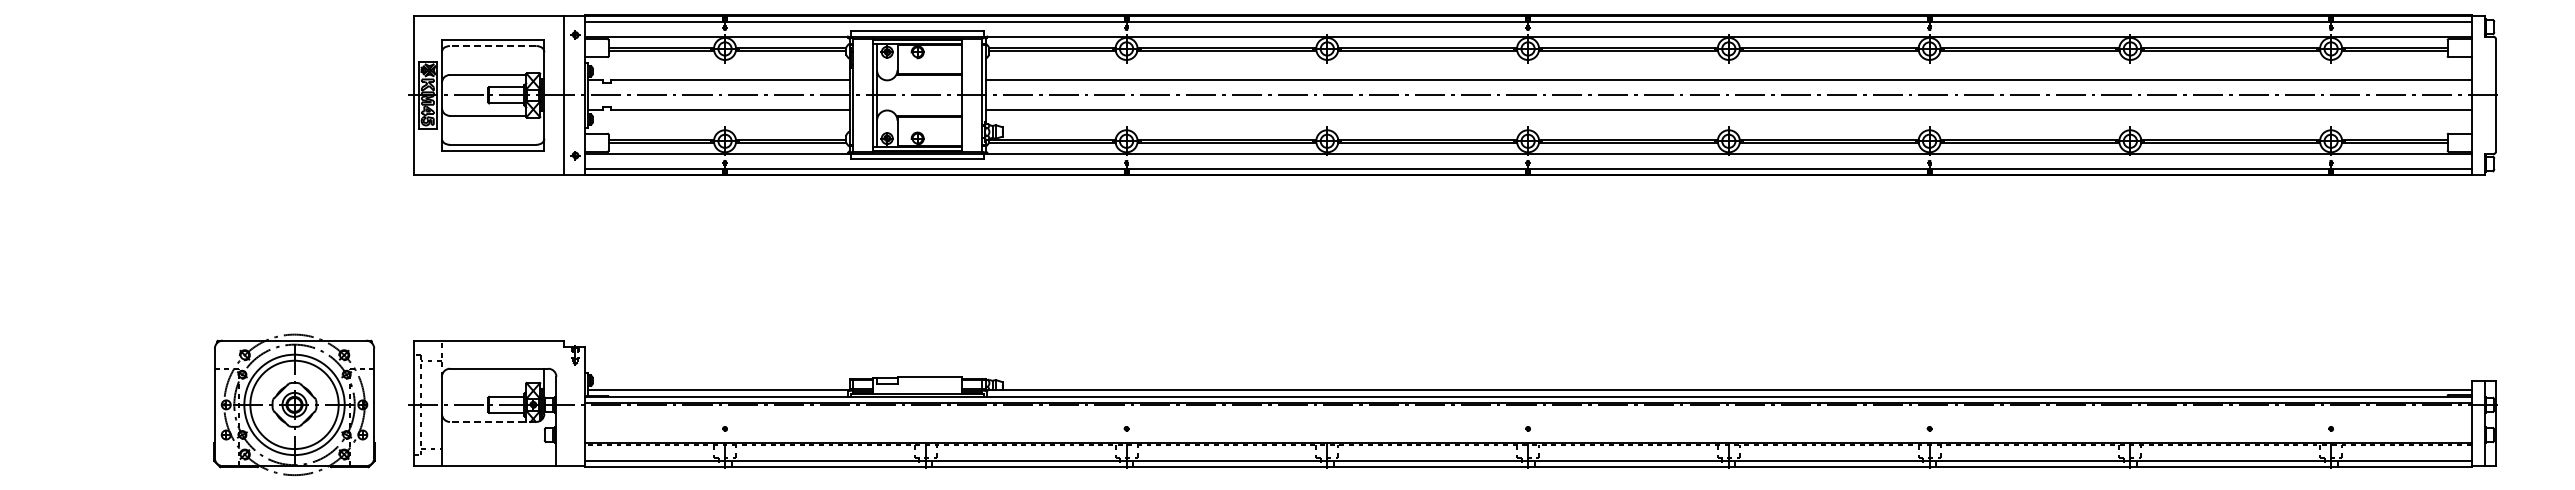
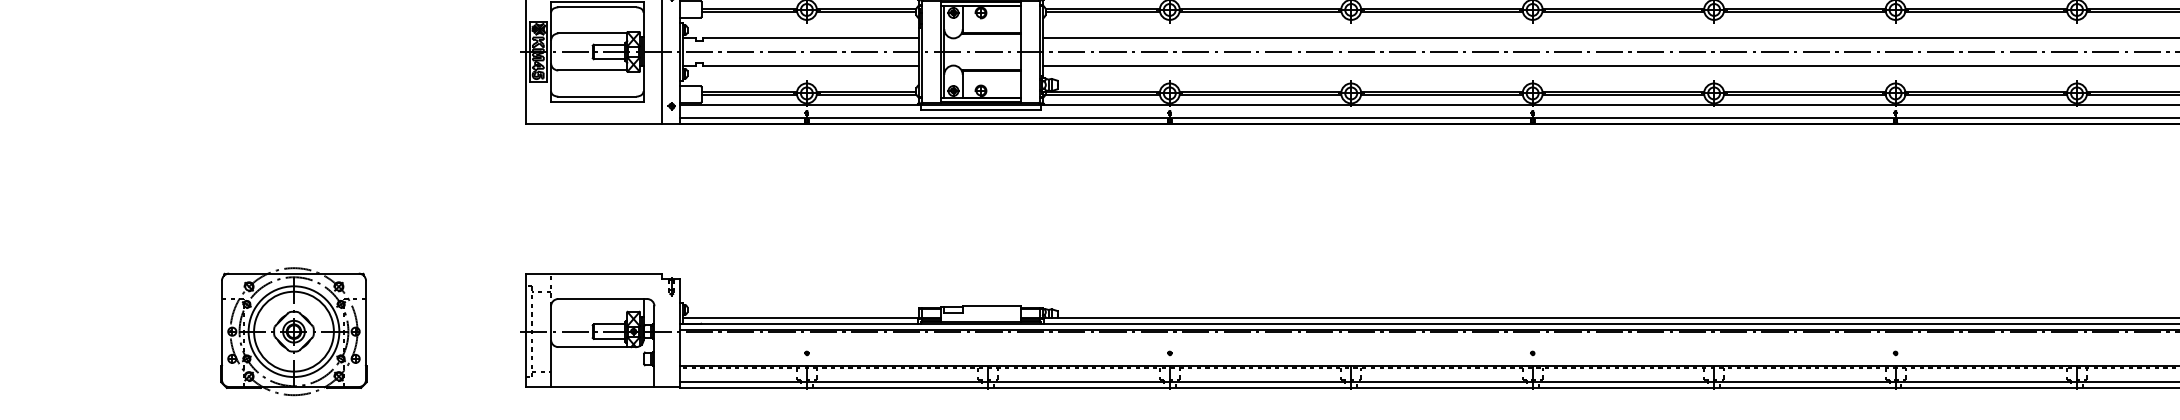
line: (492, 46) -> (596, 7), dashed -> solid
part: (294, 404) -> (293, 331), moved
line: (492, 421) -> (596, 346), dashed -> solid

